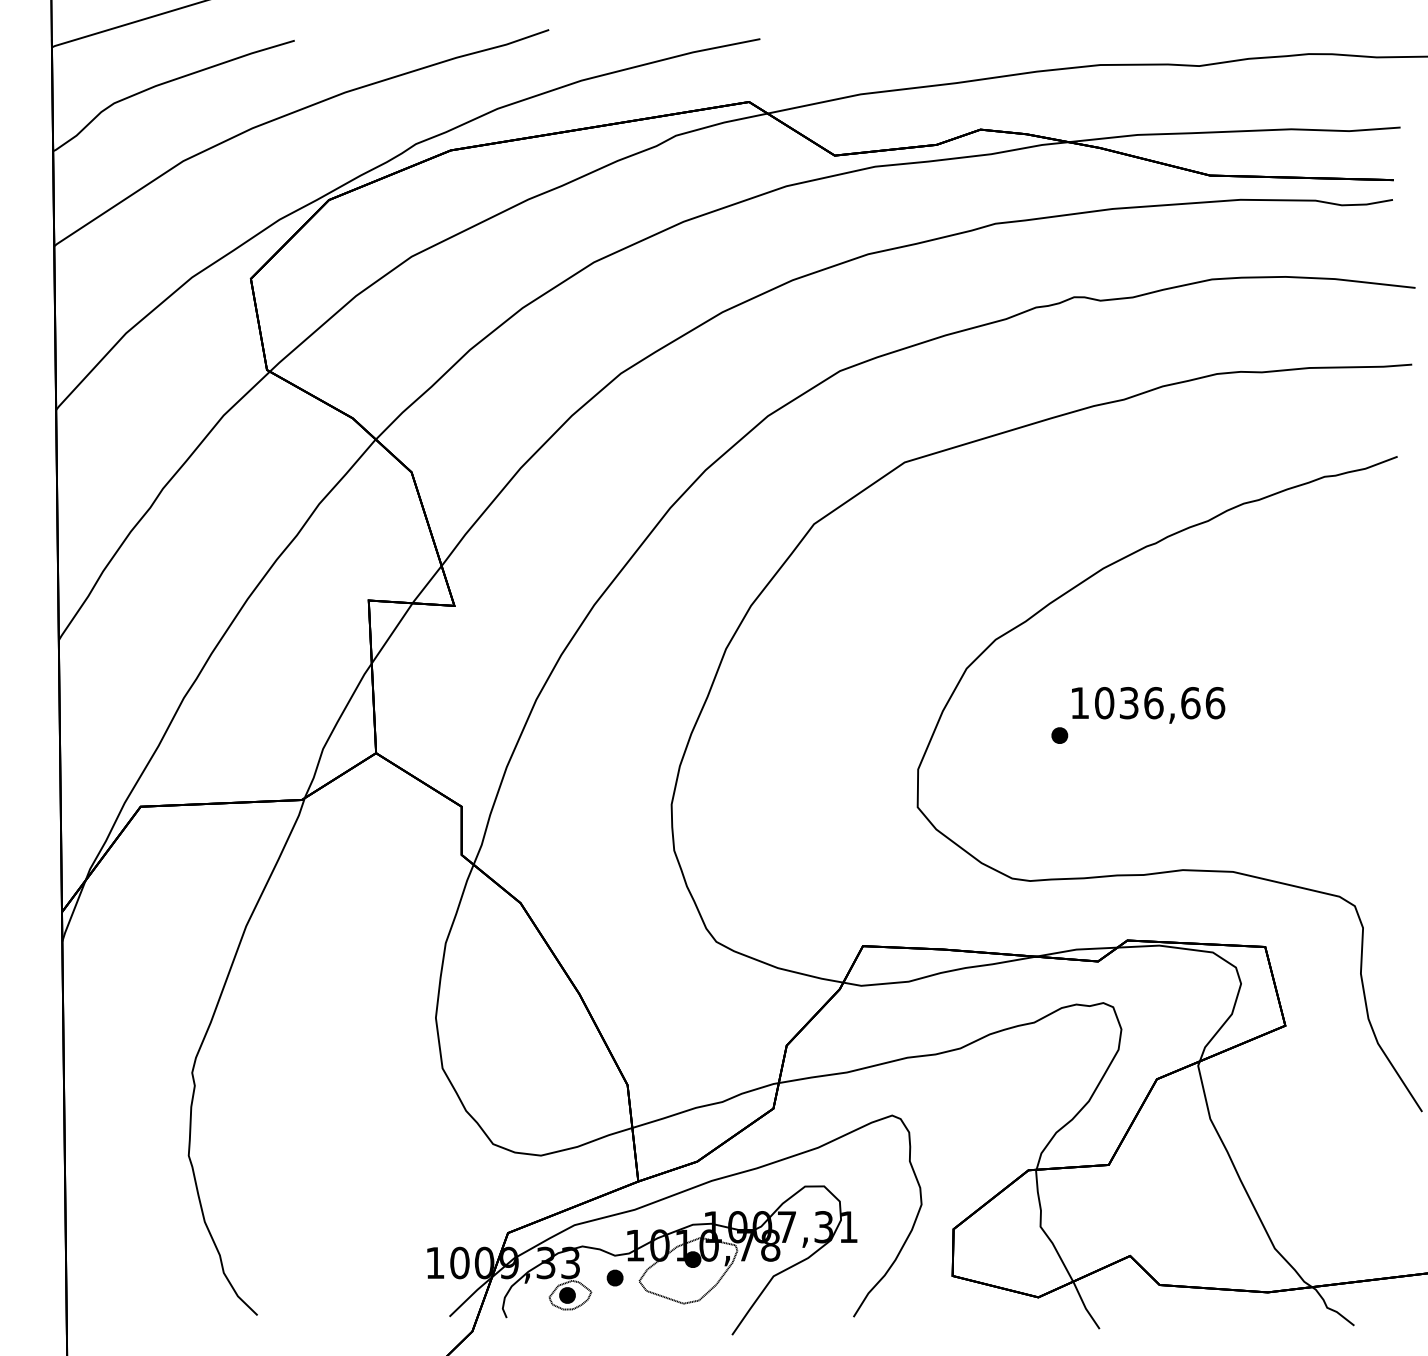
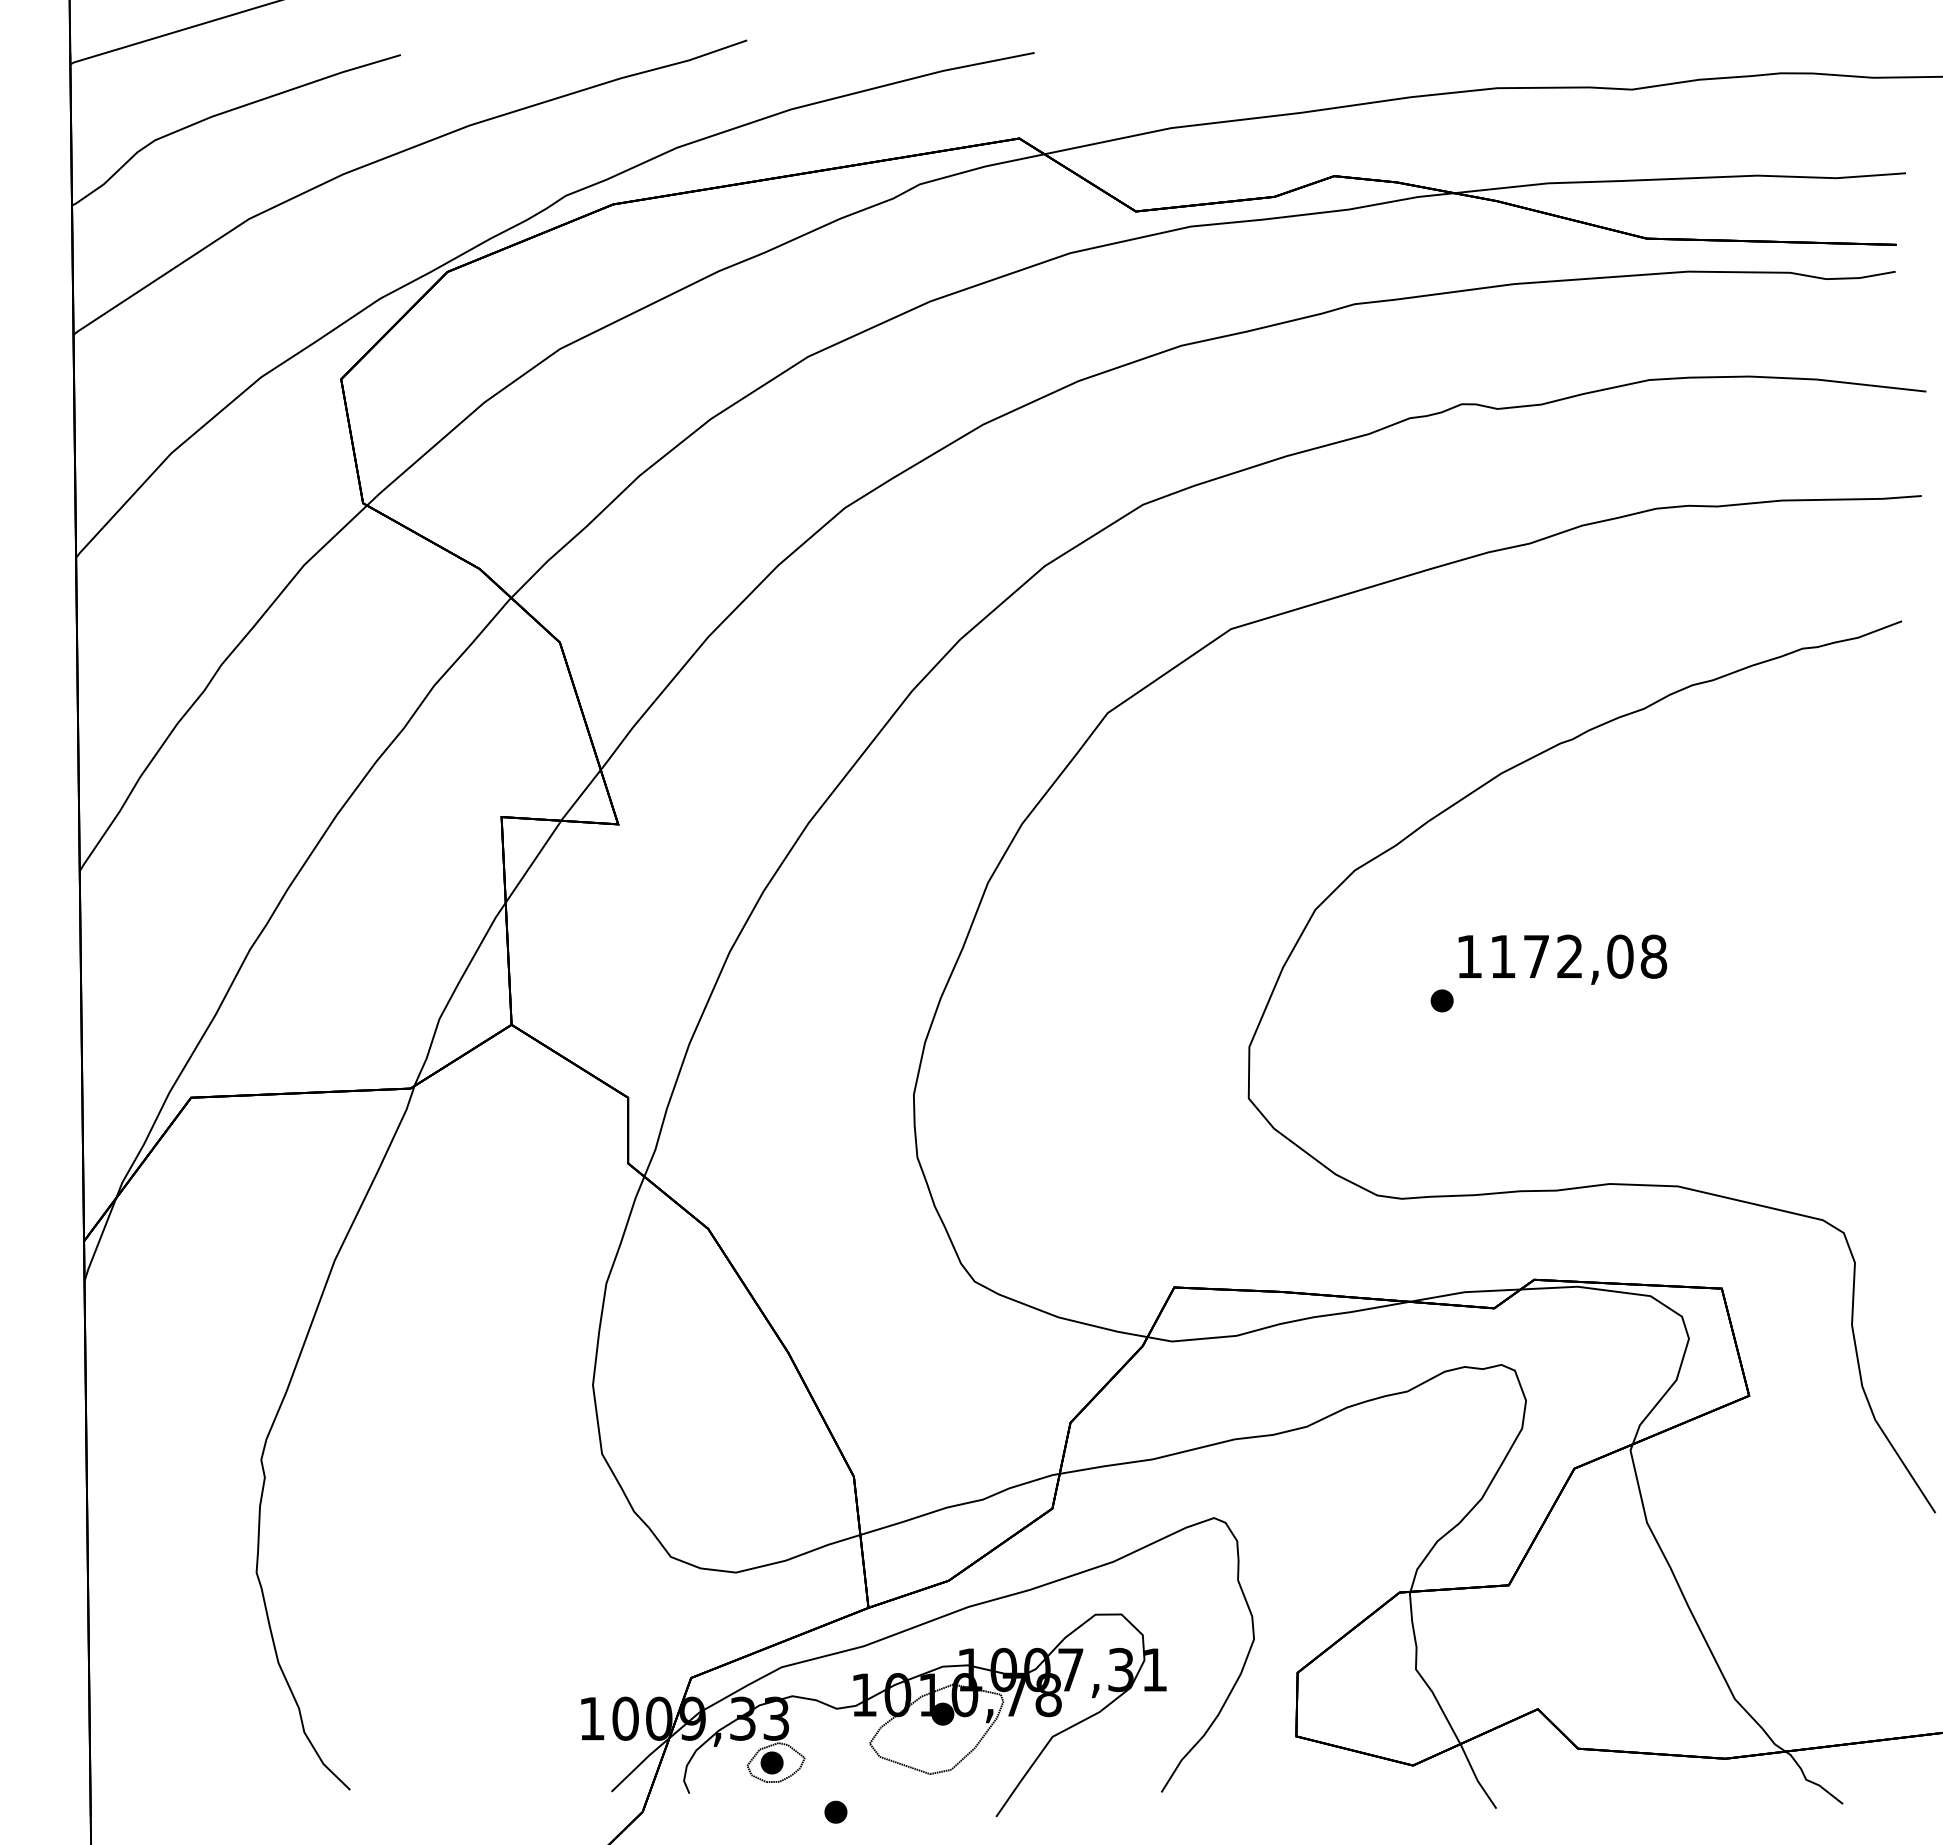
text: (1159, 702) -> (1578, 956), 1036,66 -> 1172,08
part: (614, 1277) -> (835, 1811), moved

